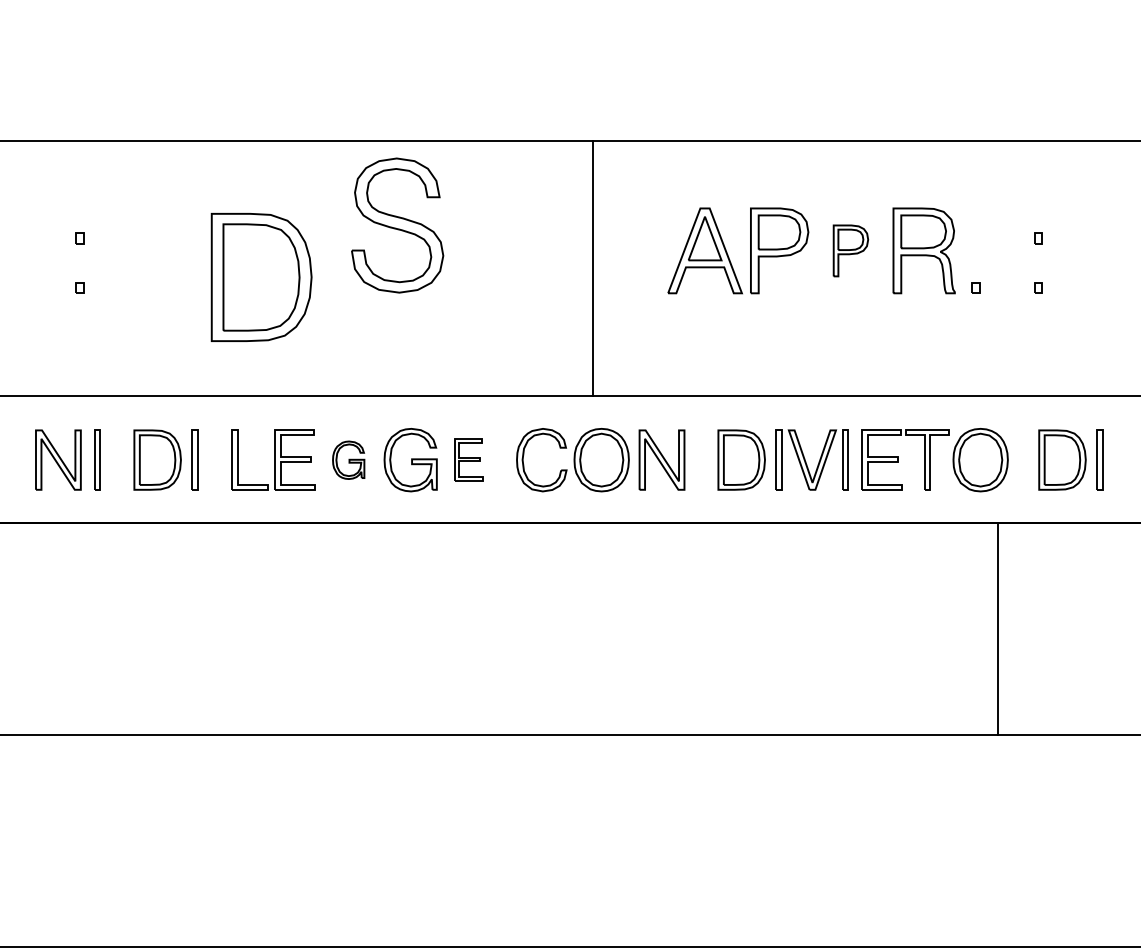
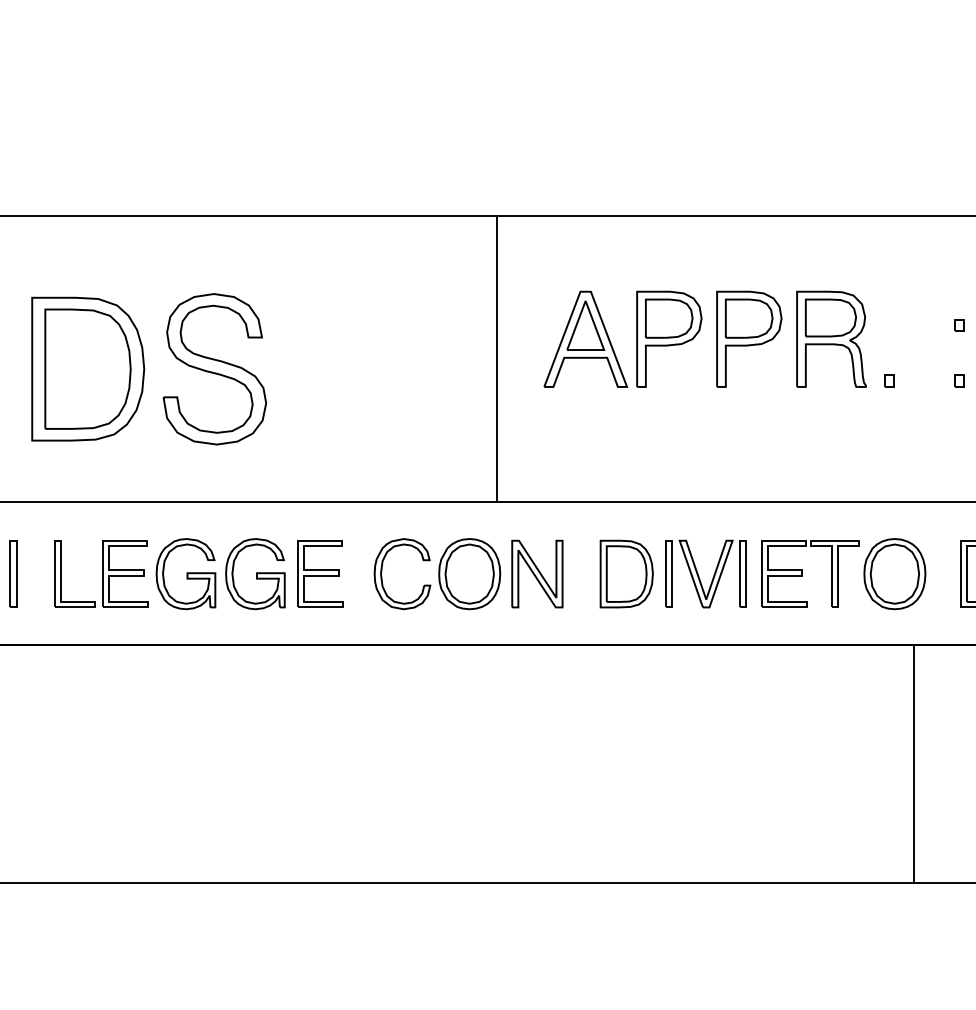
part: (397, 225) -> (214, 369), moved
part: (850, 250) -> (748, 338), size x1.67
line: (593, 268) -> (497, 359), moved
part: (468, 459) -> (320, 573), size x1.43
part: (348, 460) -> (185, 574), size x1.67

